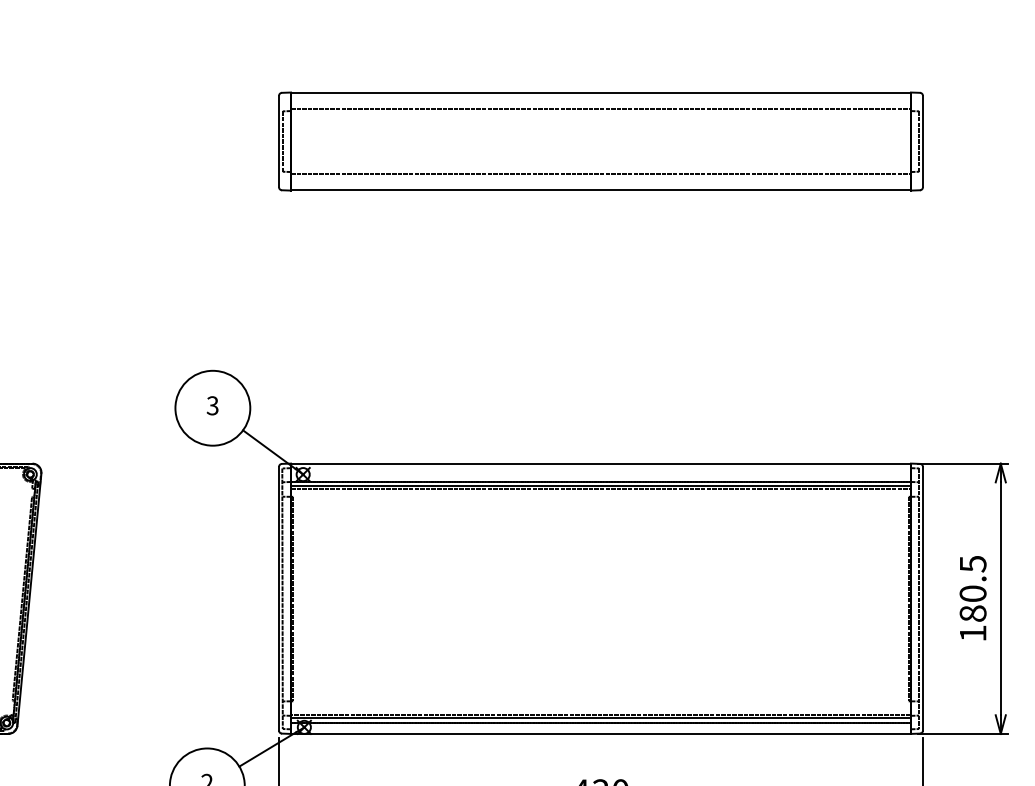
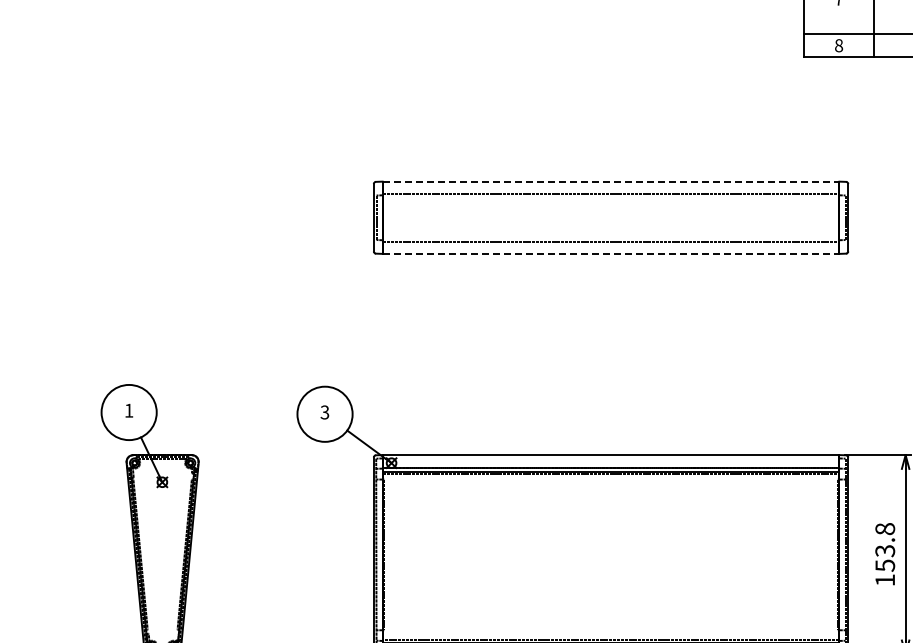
line: (601, 92) -> (611, 181), solid -> dashed
line: (601, 190) -> (611, 253), solid -> dashed
text: (973, 589) -> (885, 547), 180.5 -> 153.8

